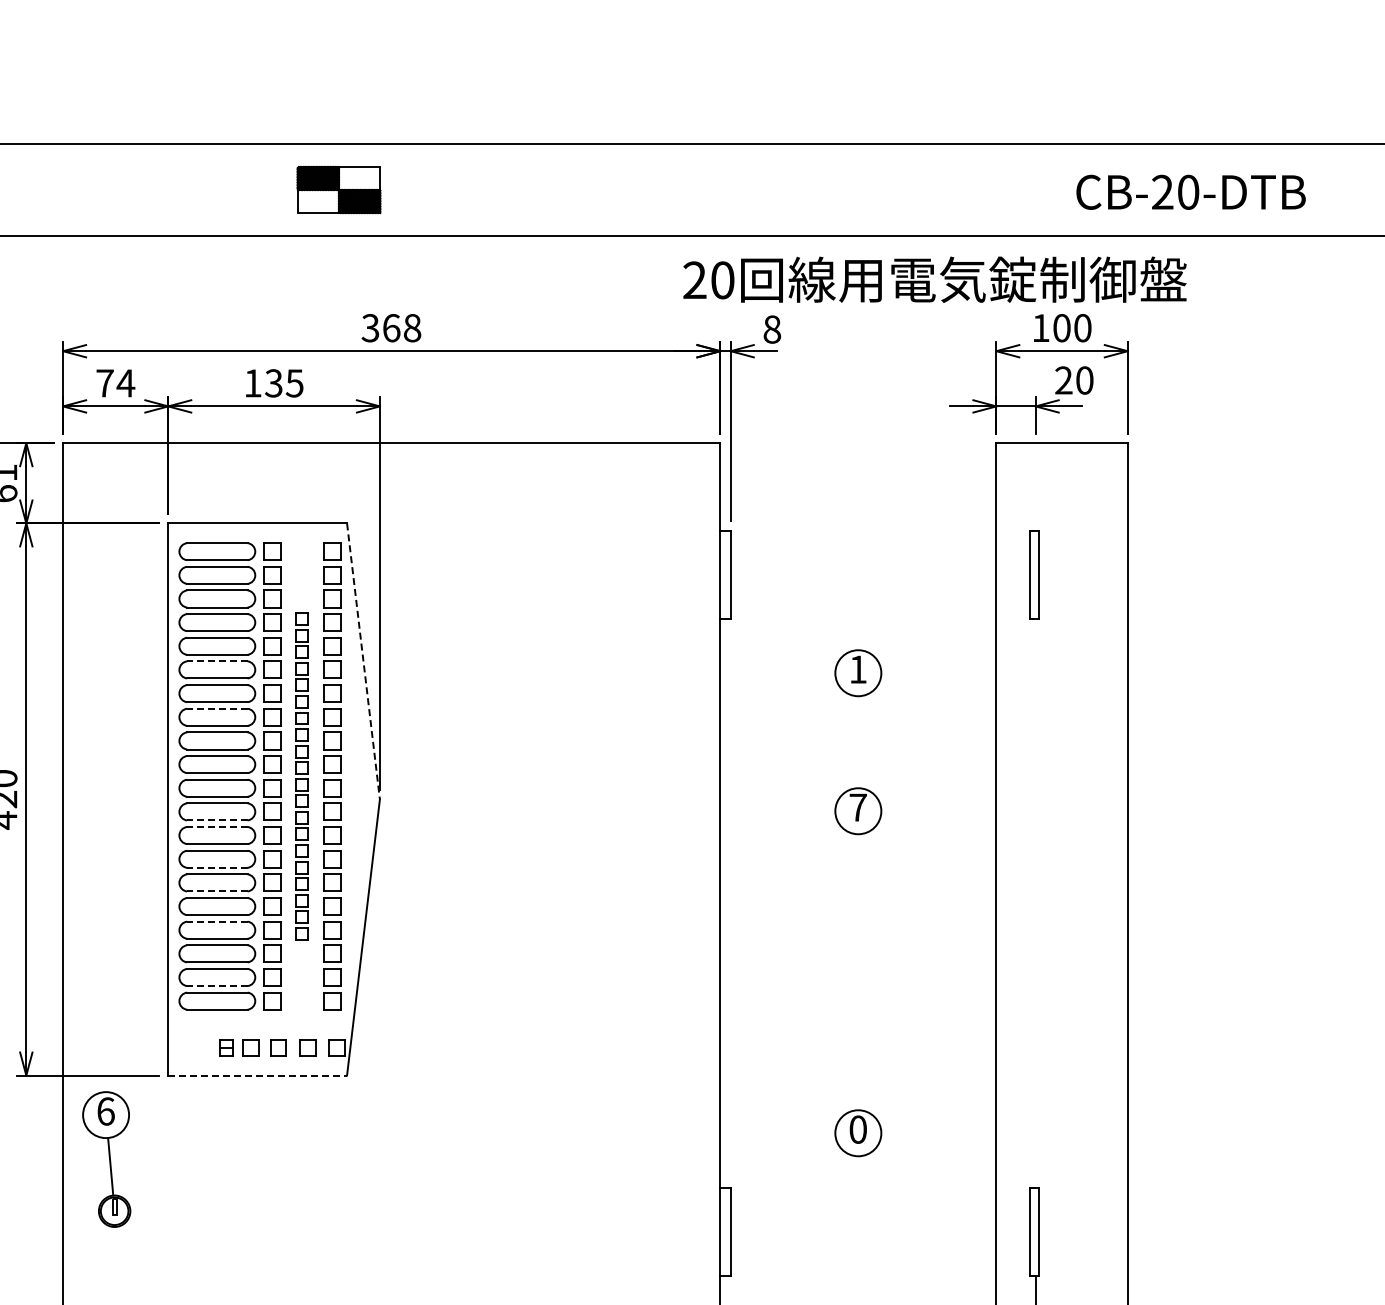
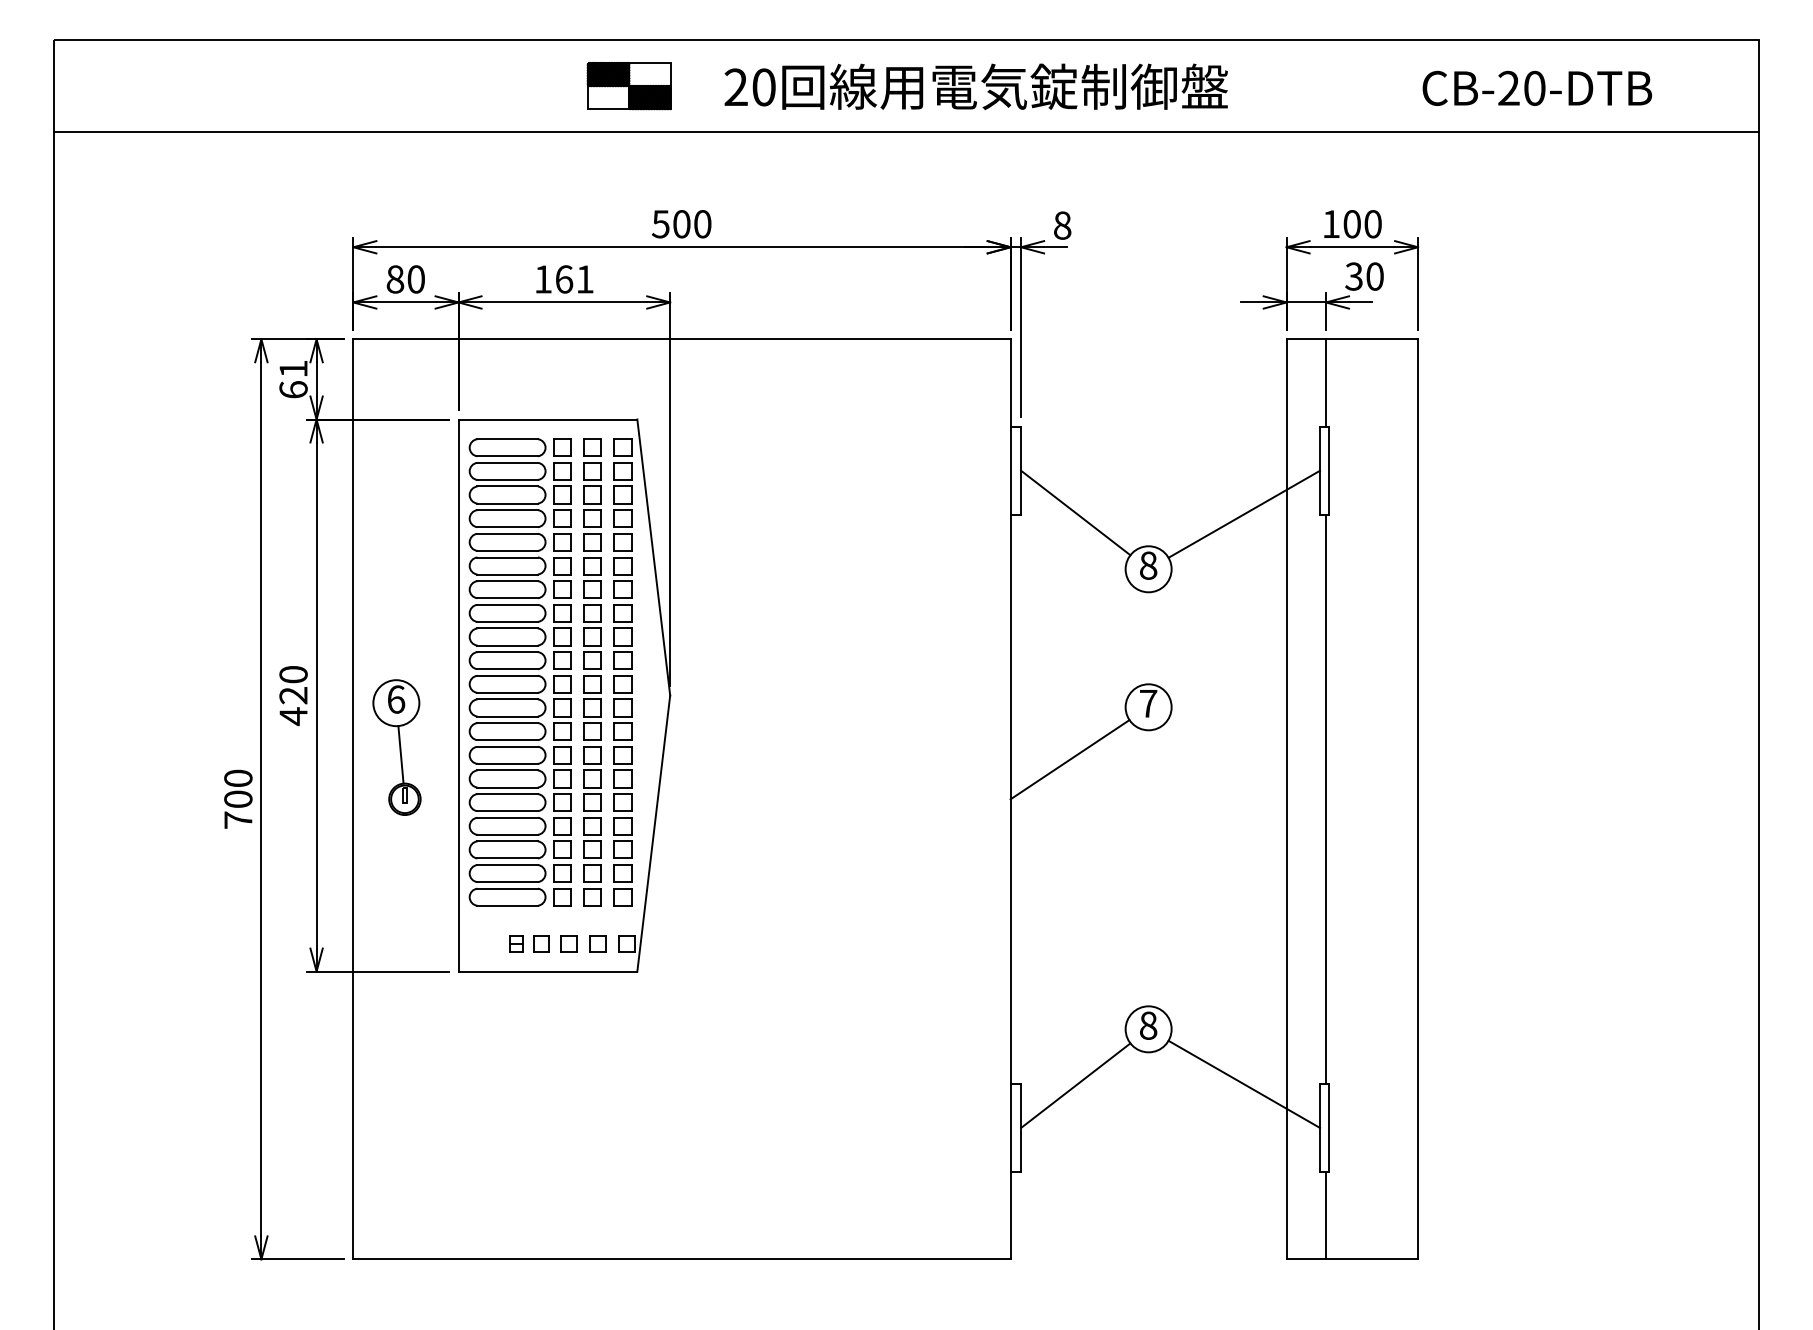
text: (1191, 191) -> (1537, 87), moved
text: (934, 279) -> (975, 86), moved
text: (391, 328) -> (681, 224), 368 -> 500
text: (1063, 380) -> (1353, 276), 20 -> 30
text: (115, 383) -> (405, 279), 74 -> 80
text: (284, 383) -> (574, 279), 135 -> 161
line: (1036, 486) -> (1326, 382), added
line: (785, 616) -> (1075, 512), added
line: (954, 617) -> (1244, 513), added
line: (217, 661) -> (507, 557), dashed -> solid
line: (363, 661) -> (653, 557), dashed -> solid
text: (858, 669) -> (1148, 565), 1 -> 8
line: (217, 708) -> (507, 604), dashed -> solid
part: (302, 776) -> (592, 672), size x1.43
line: (217, 820) -> (507, 716), dashed -> solid
line: (217, 827) -> (507, 723), dashed -> solid
line: (779, 863) -> (1069, 759), added
line: (217, 867) -> (507, 763), dashed -> solid
line: (217, 891) -> (507, 787), dashed -> solid
line: (1036, 902) -> (1326, 798), added
line: (217, 921) -> (507, 817), dashed -> solid
line: (217, 986) -> (507, 882), dashed -> solid
line: (258, 1075) -> (548, 971), dashed -> solid
text: (858, 1129) -> (1148, 1025), 0 -> 8
part: (106, 1159) -> (396, 747), moved
line: (954, 1187) -> (1244, 1083), added
line: (785, 1189) -> (1075, 1085), added

